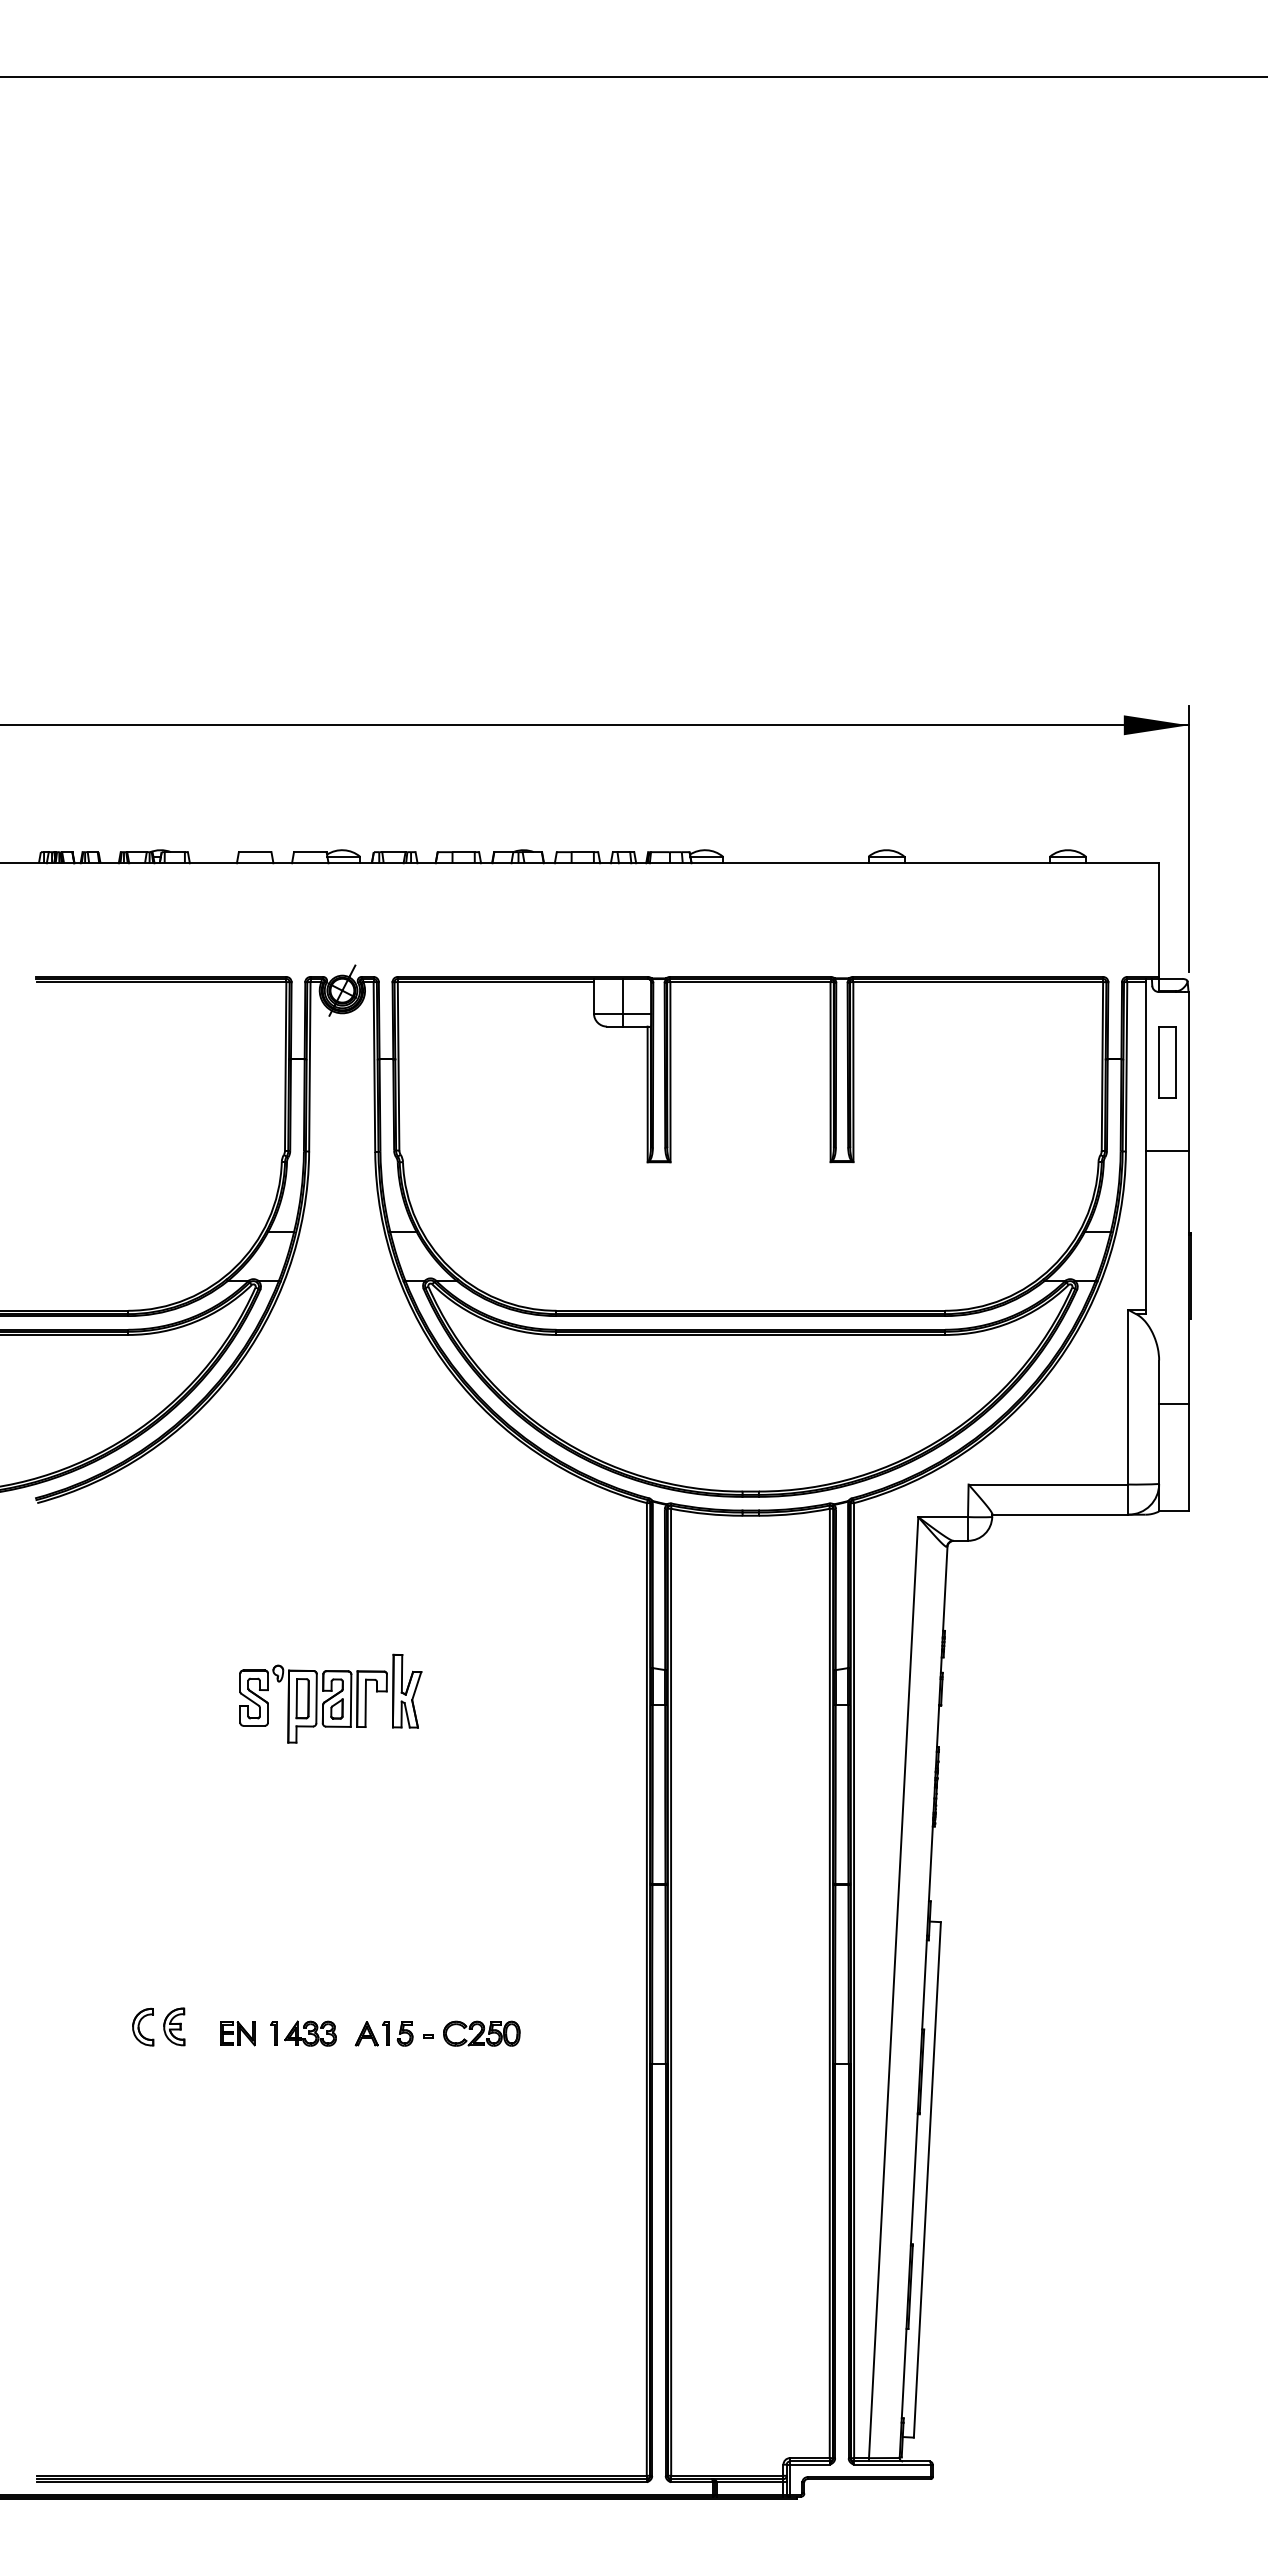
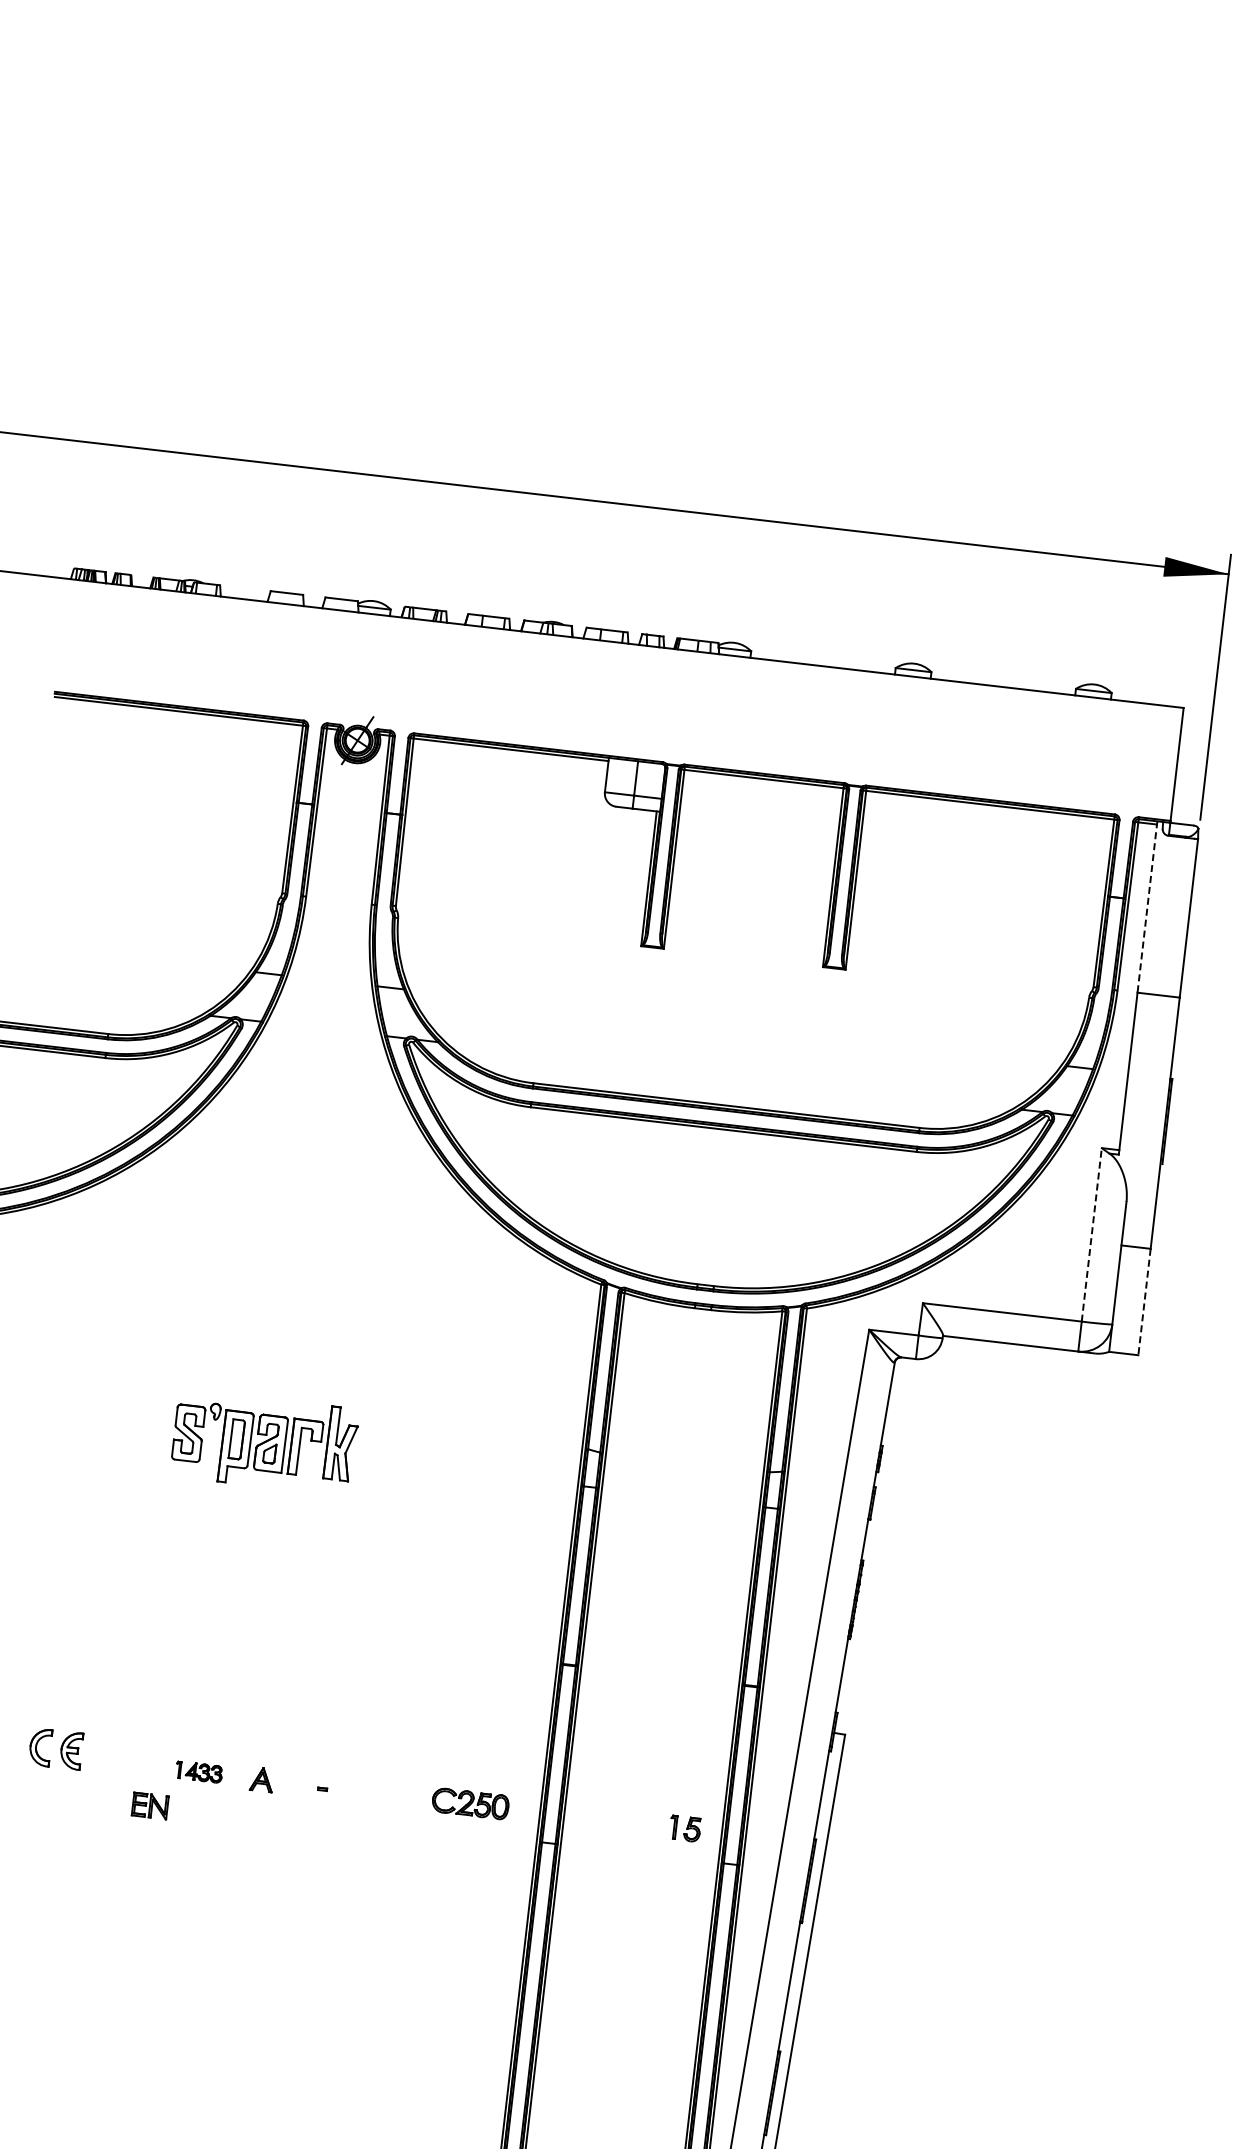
part: (1167, 1062) -> (1169, 906), removed
line: (1146, 1065) -> (1147, 907), solid -> dashed
line: (1128, 1396) -> (1091, 1234), solid -> dashed
line: (1188, 1457) -> (1144, 1301), solid -> dashed
part: (237, 2033) -> (149, 1805), moved
part: (303, 2033) -> (199, 1772), size x0.7
part: (397, 2033) -> (684, 1828), moved
part: (481, 2033) -> (470, 1803), moved

